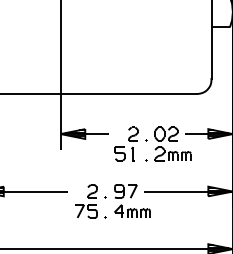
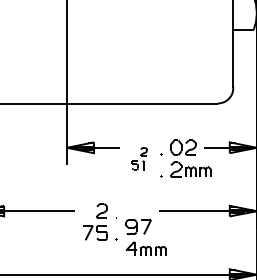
part: (126, 143) -> (139, 158), size x0.6
part: (131, 200) -> (145, 237), moved

